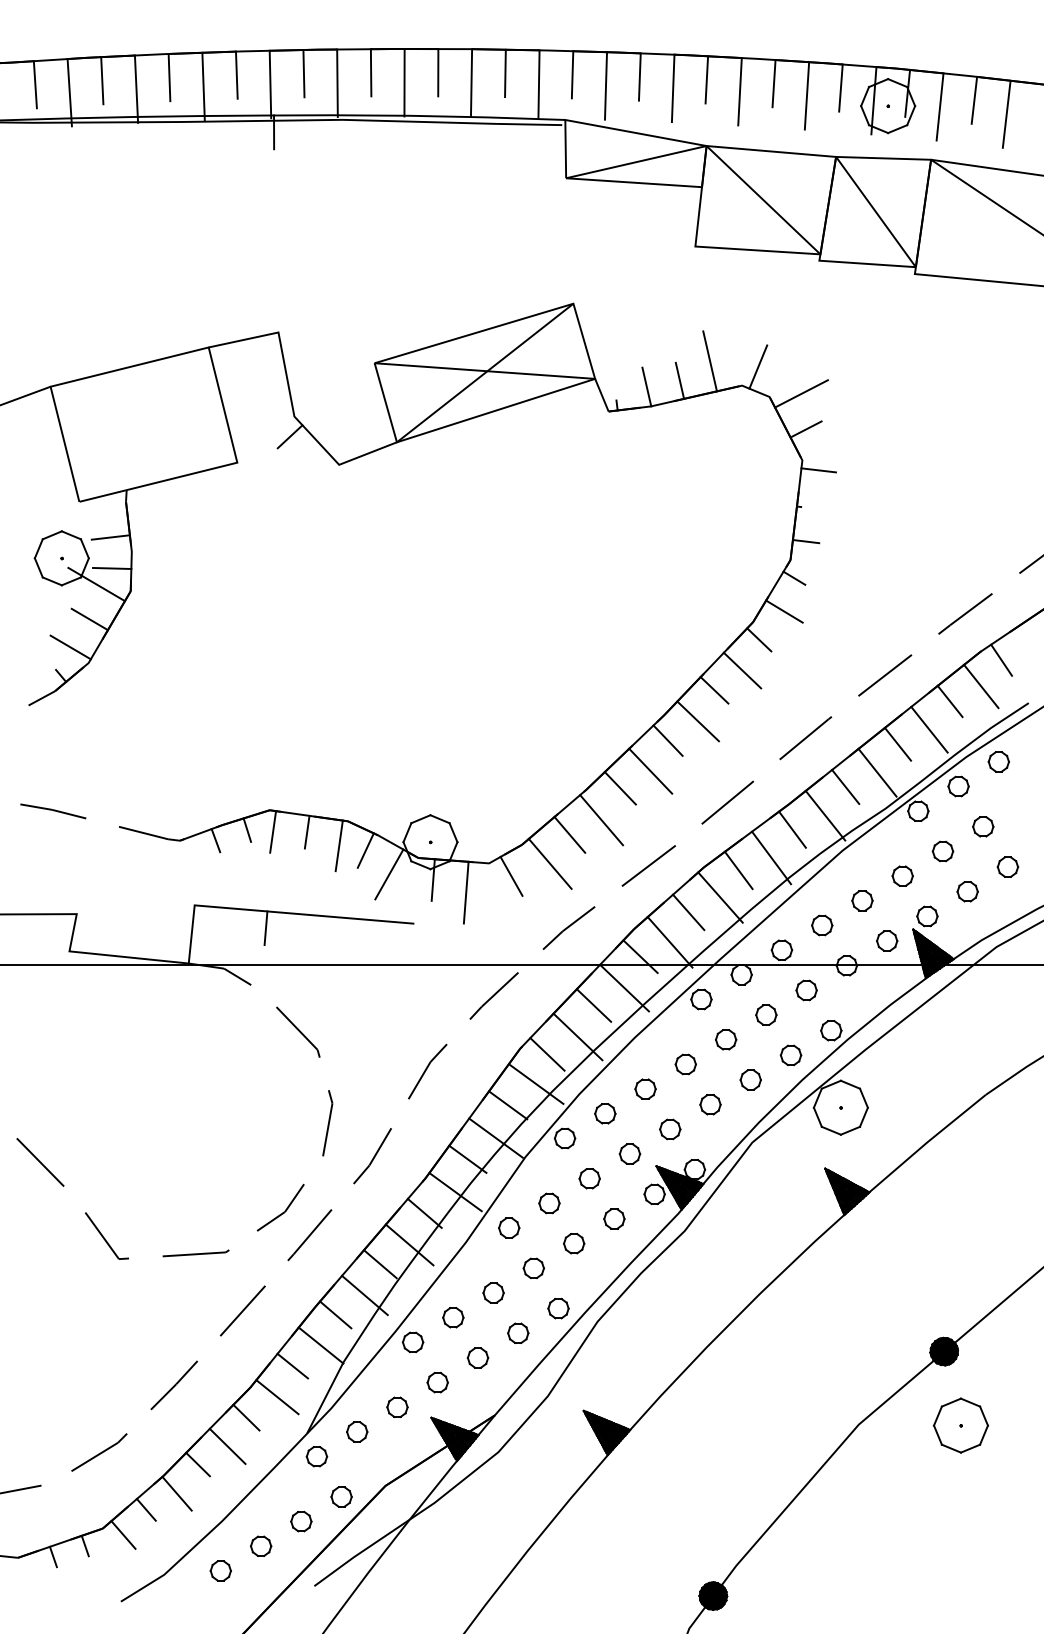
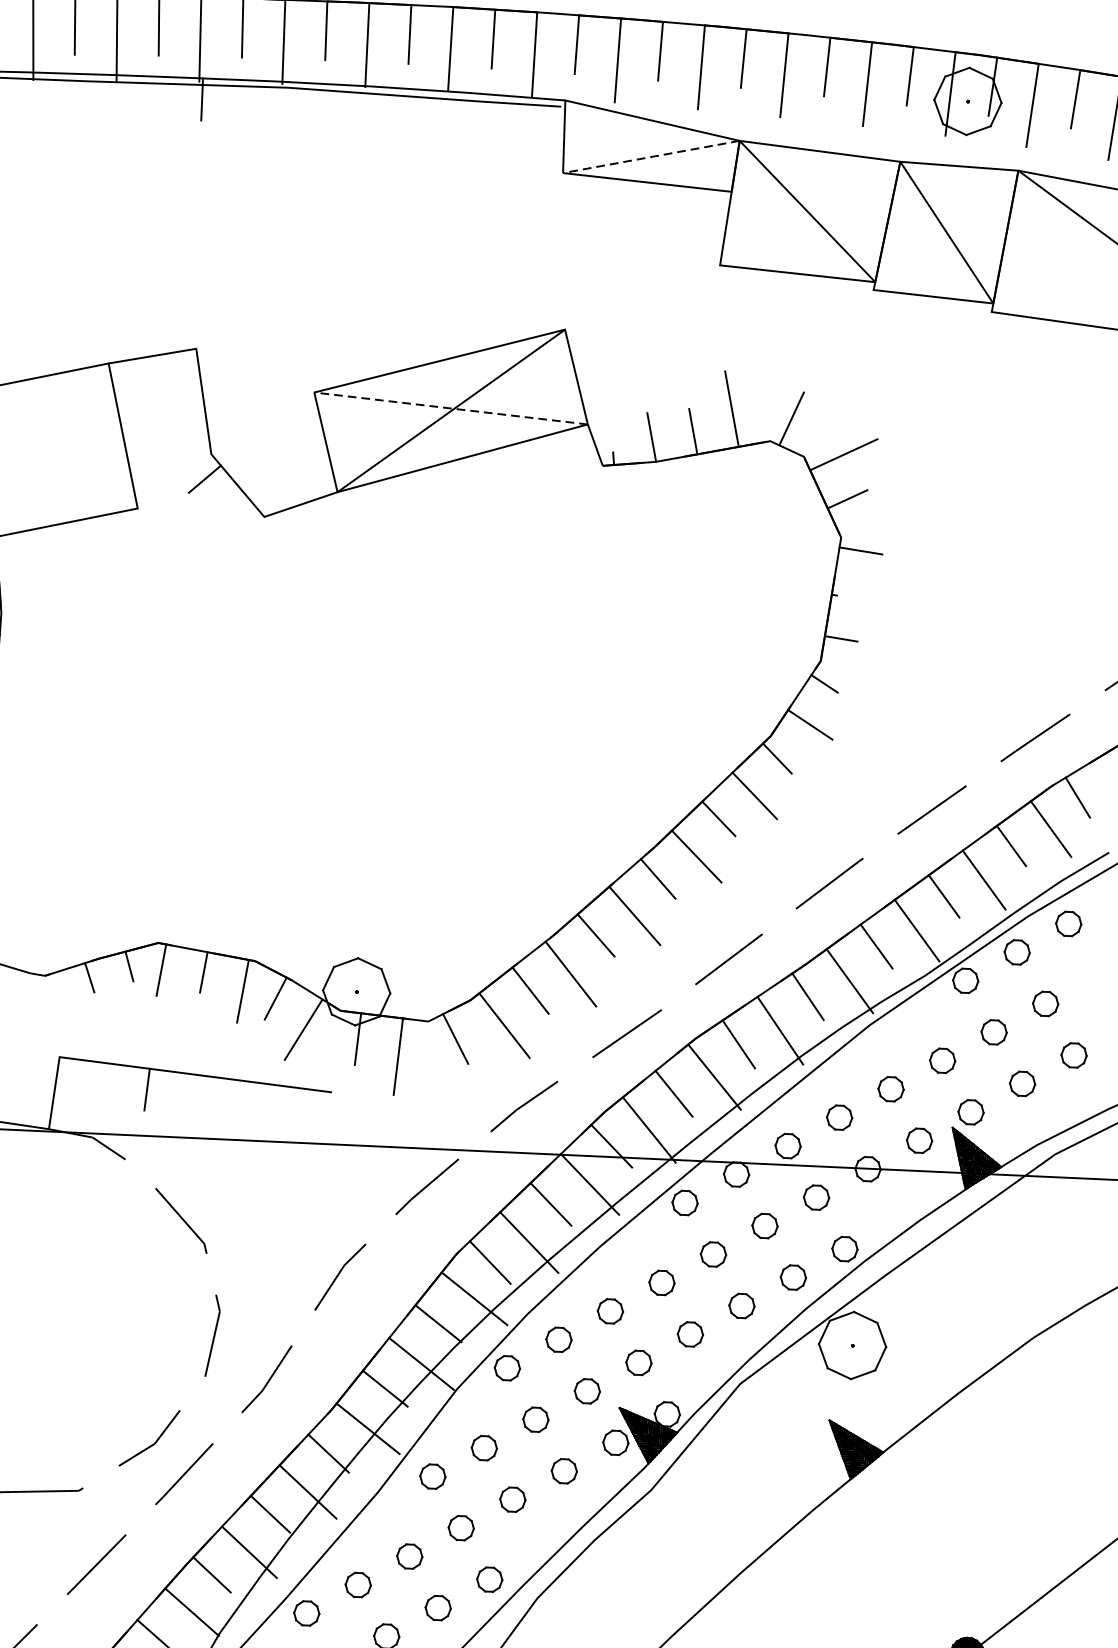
line: (635, 162) -> (650, 157), solid -> dashed
line: (484, 371) -> (450, 408), solid -> dashed

